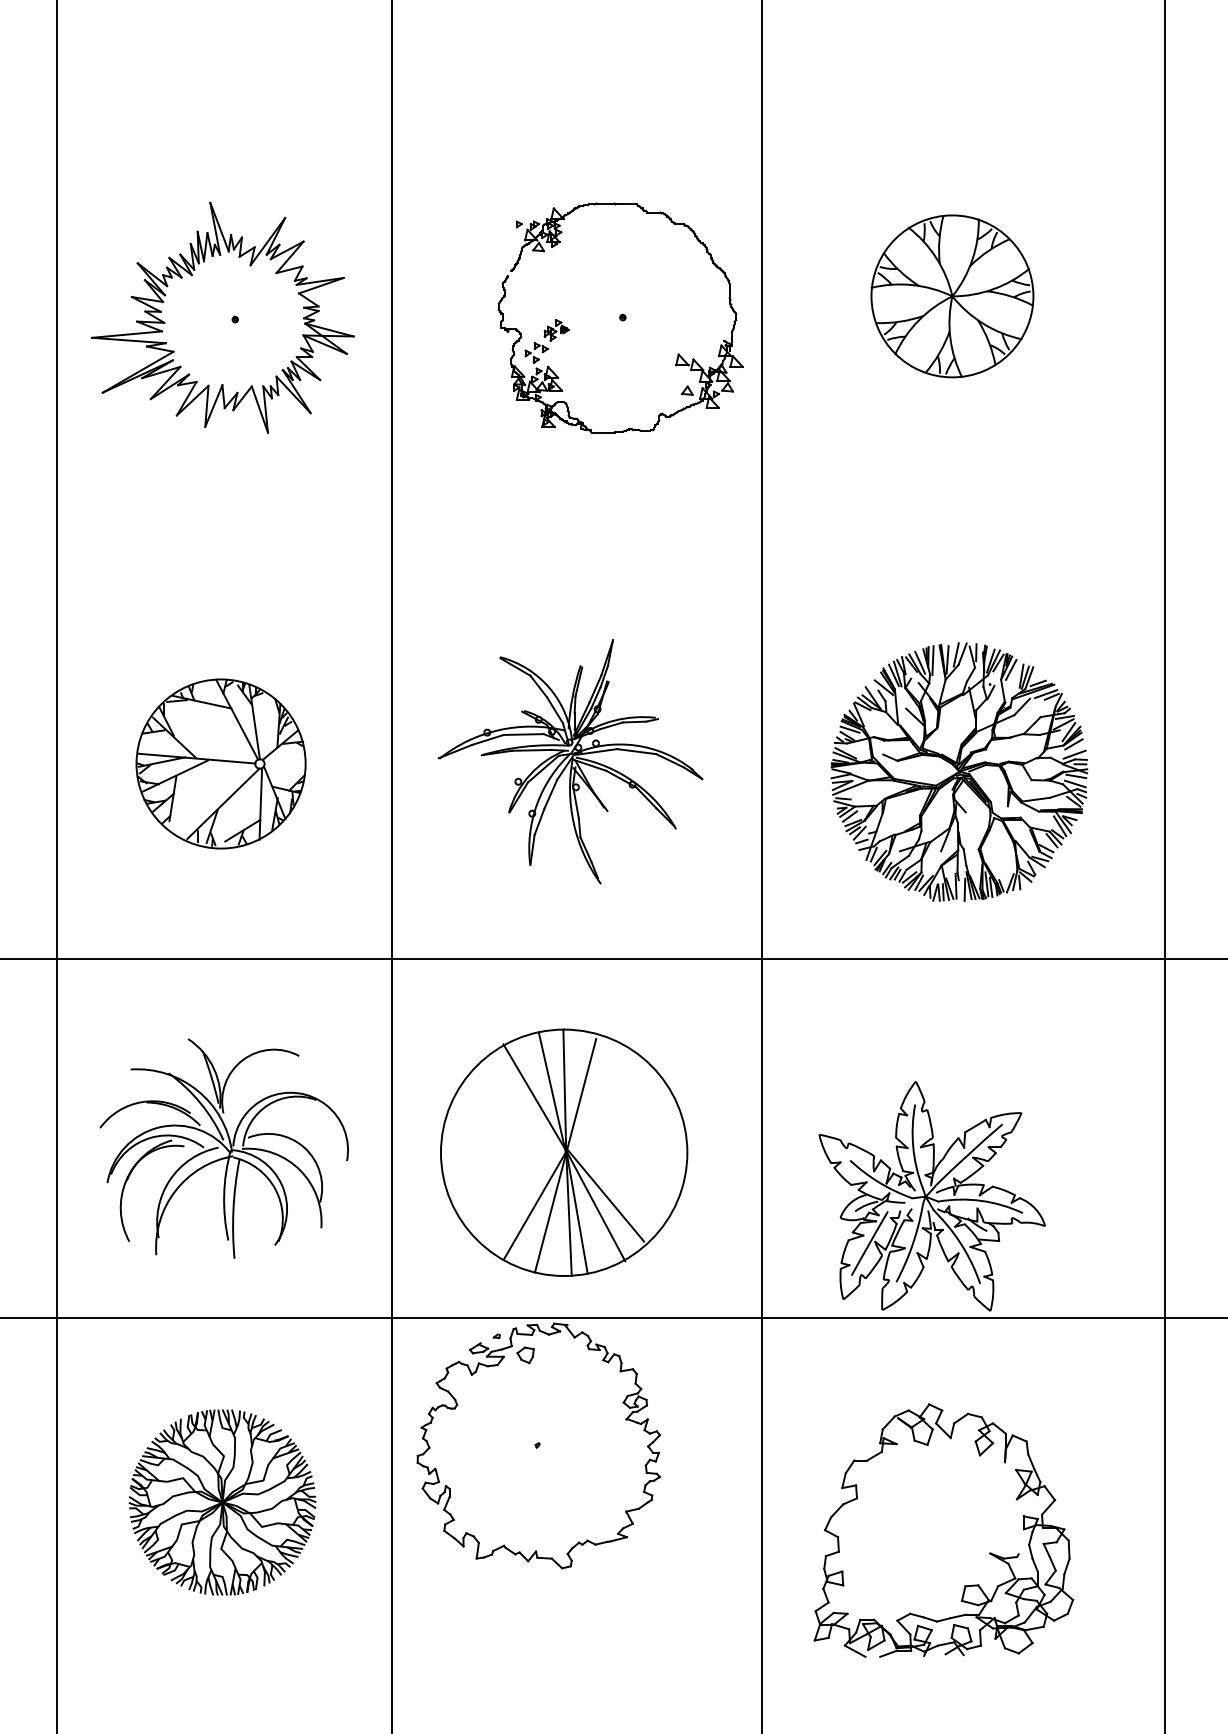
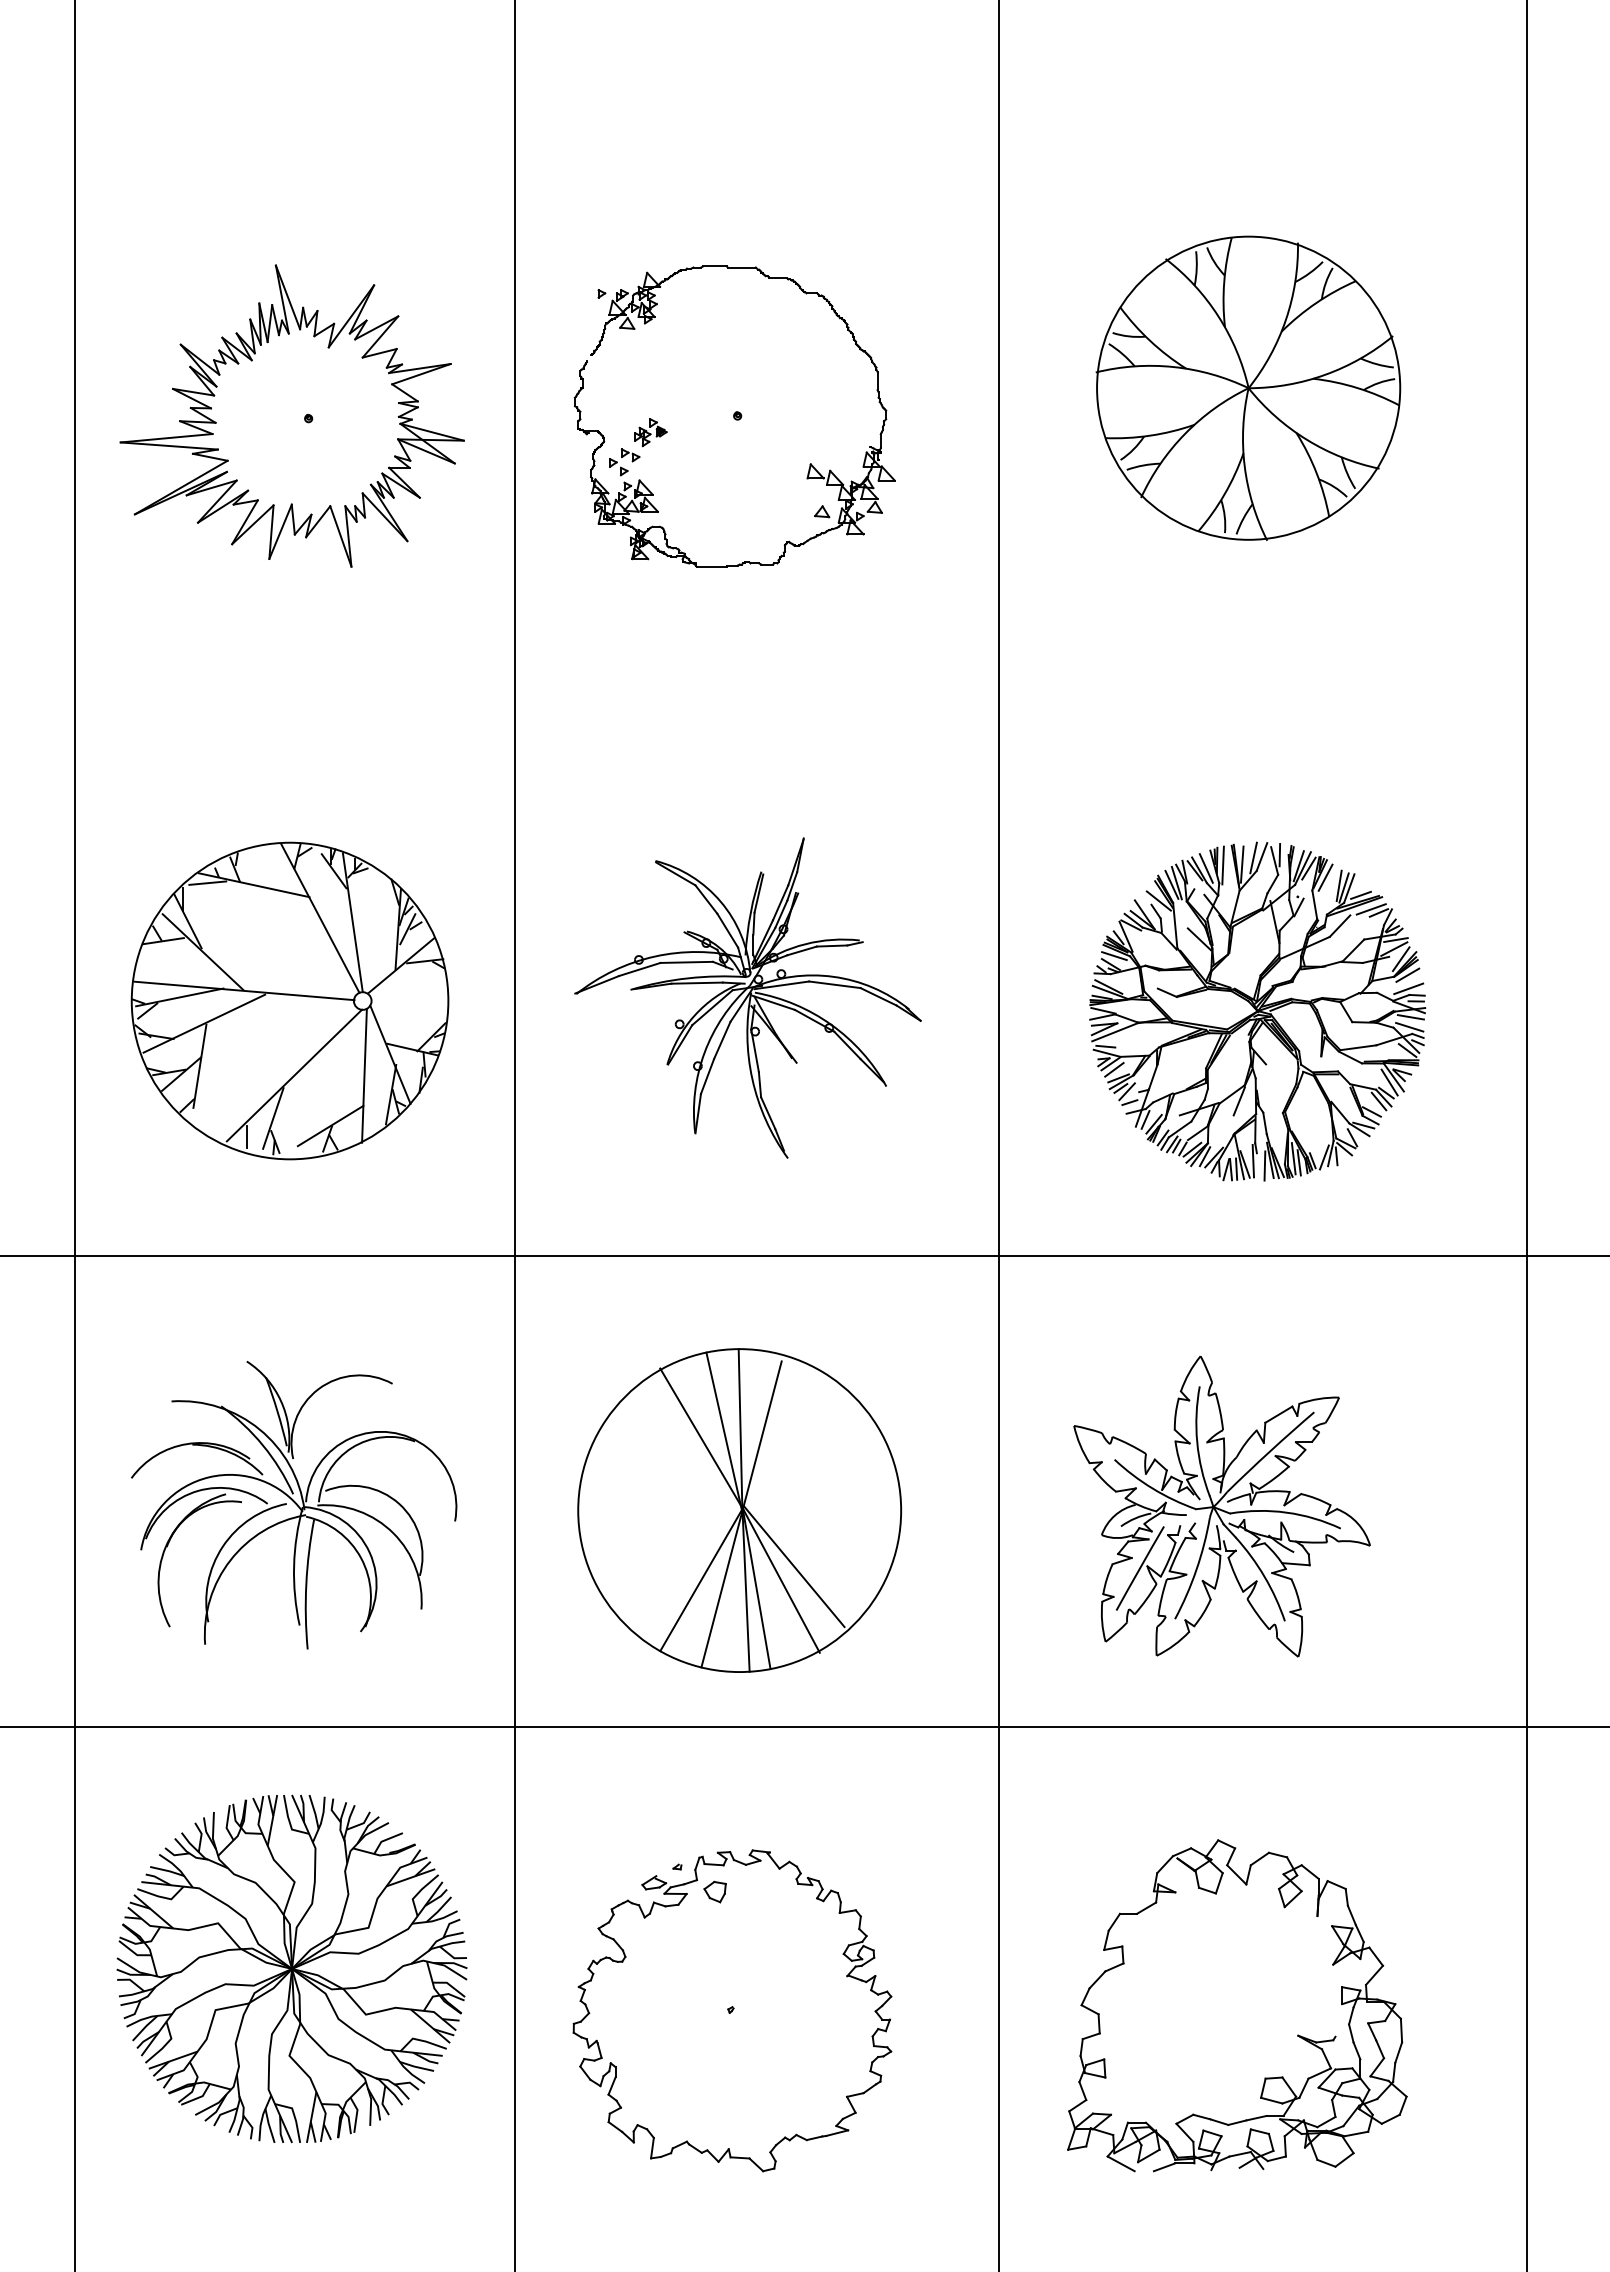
part: (952, 295) -> (1248, 387), size x1.43
part: (620, 318) -> (734, 416), moved
part: (220, 763) -> (289, 1000), size x1.43
part: (931, 1196) -> (1221, 1506), moved
part: (538, 1445) -> (732, 2010), moved
part: (222, 1502) -> (291, 1968), size x1.43

